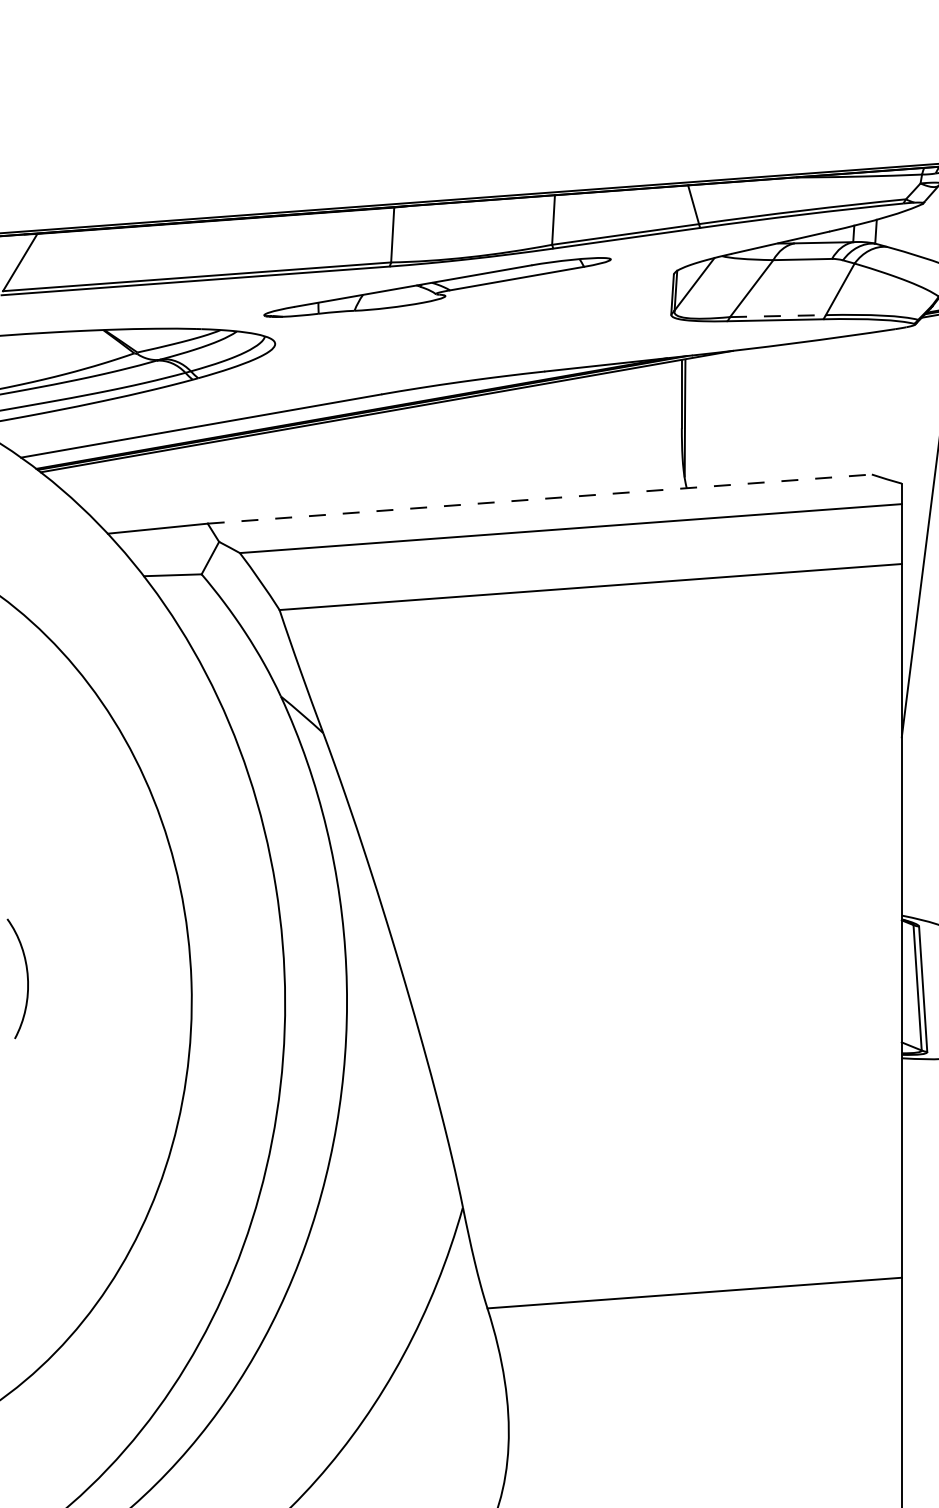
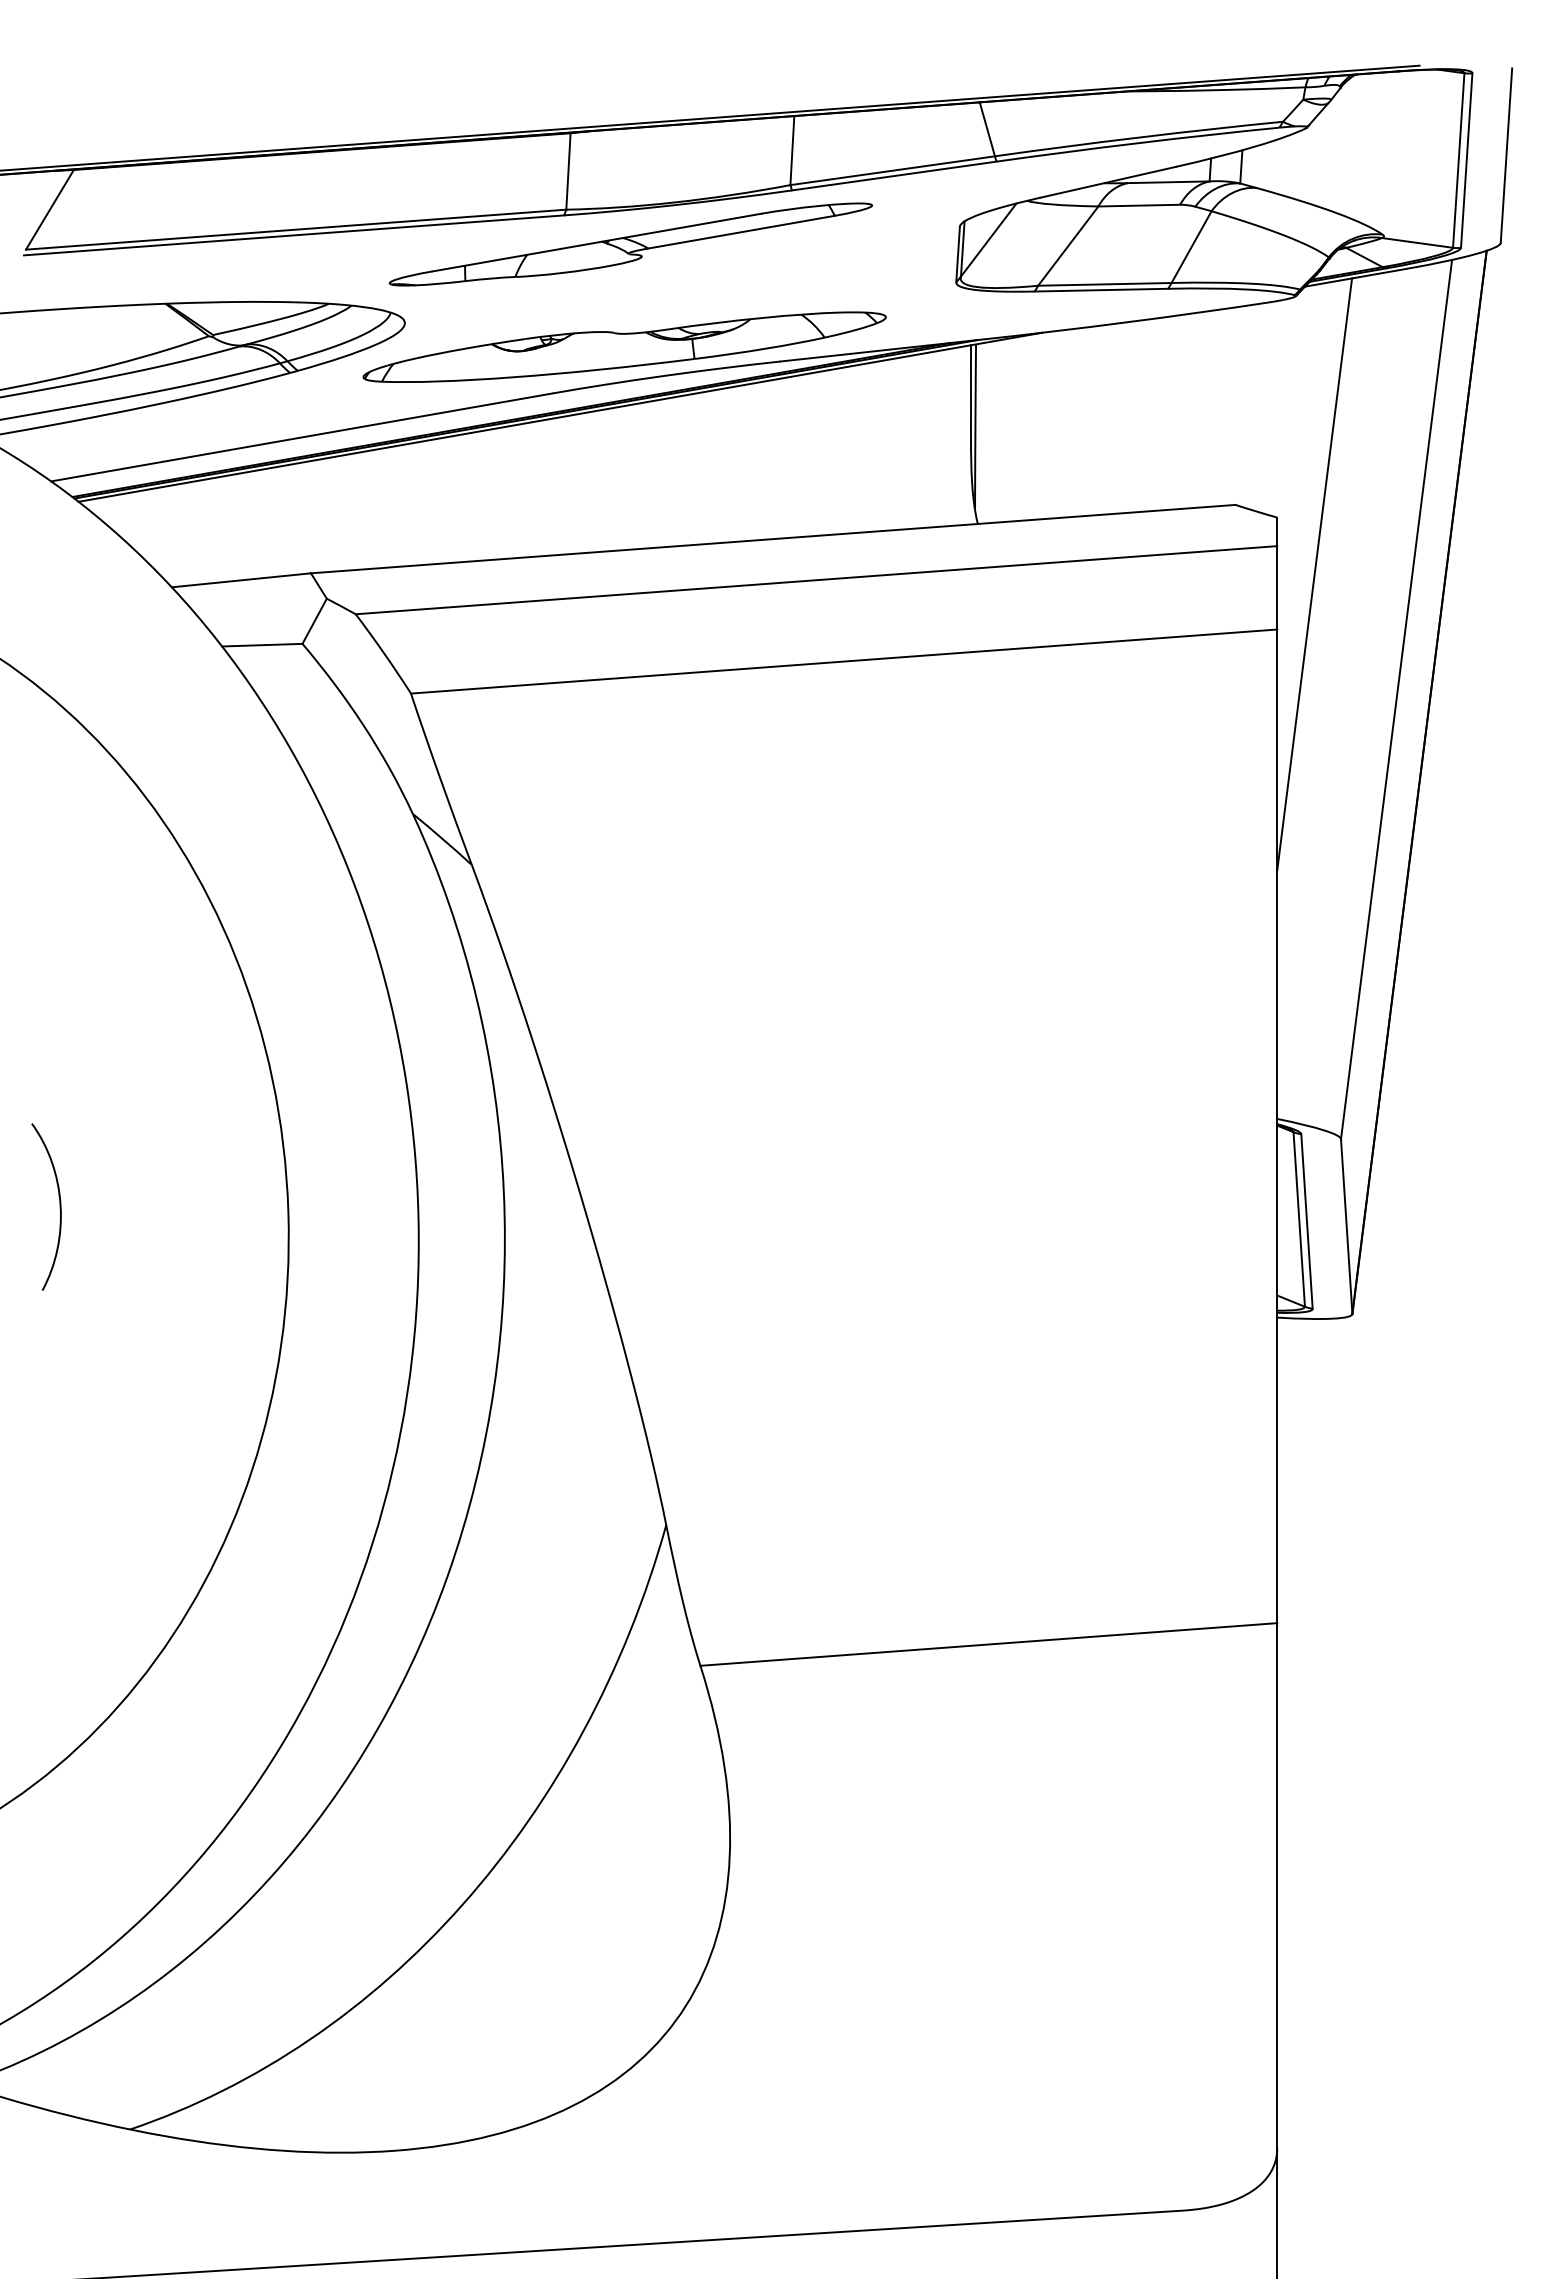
line: (777, 316) -> (1104, 284), dashed -> solid
part: (432, 360) -> (624, 346), added
line: (539, 499) -> (773, 539), dashed -> solid

